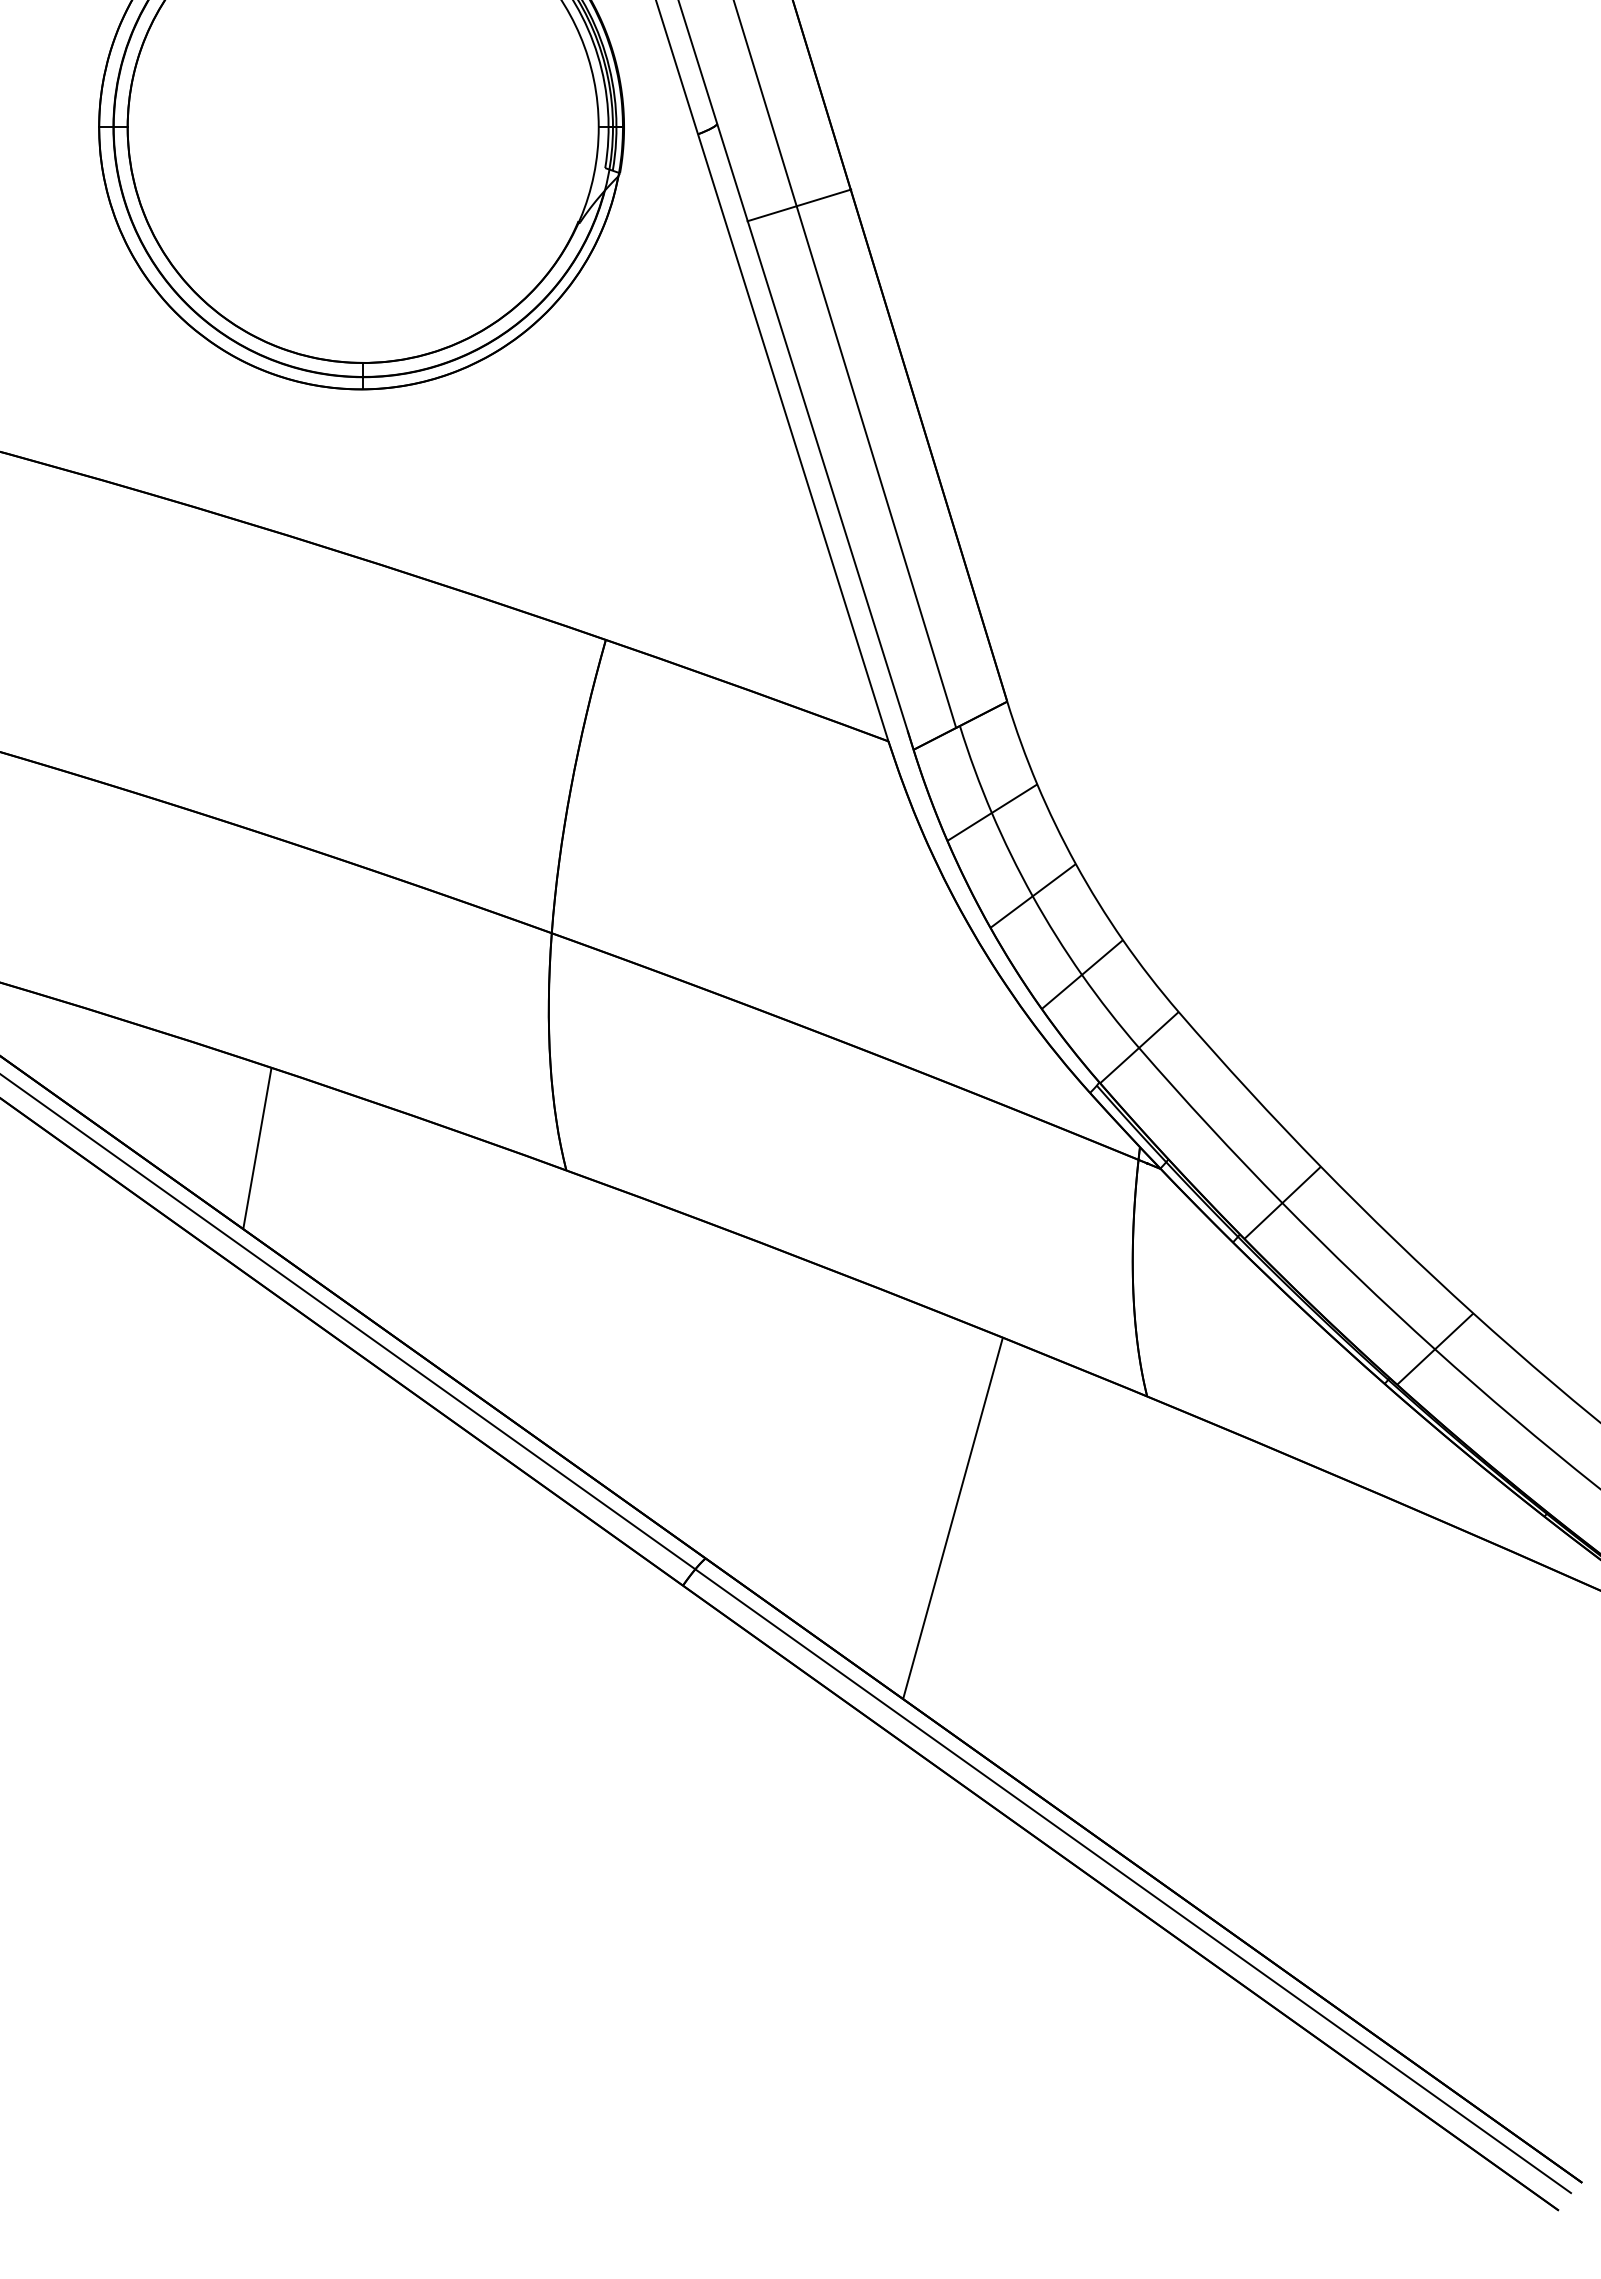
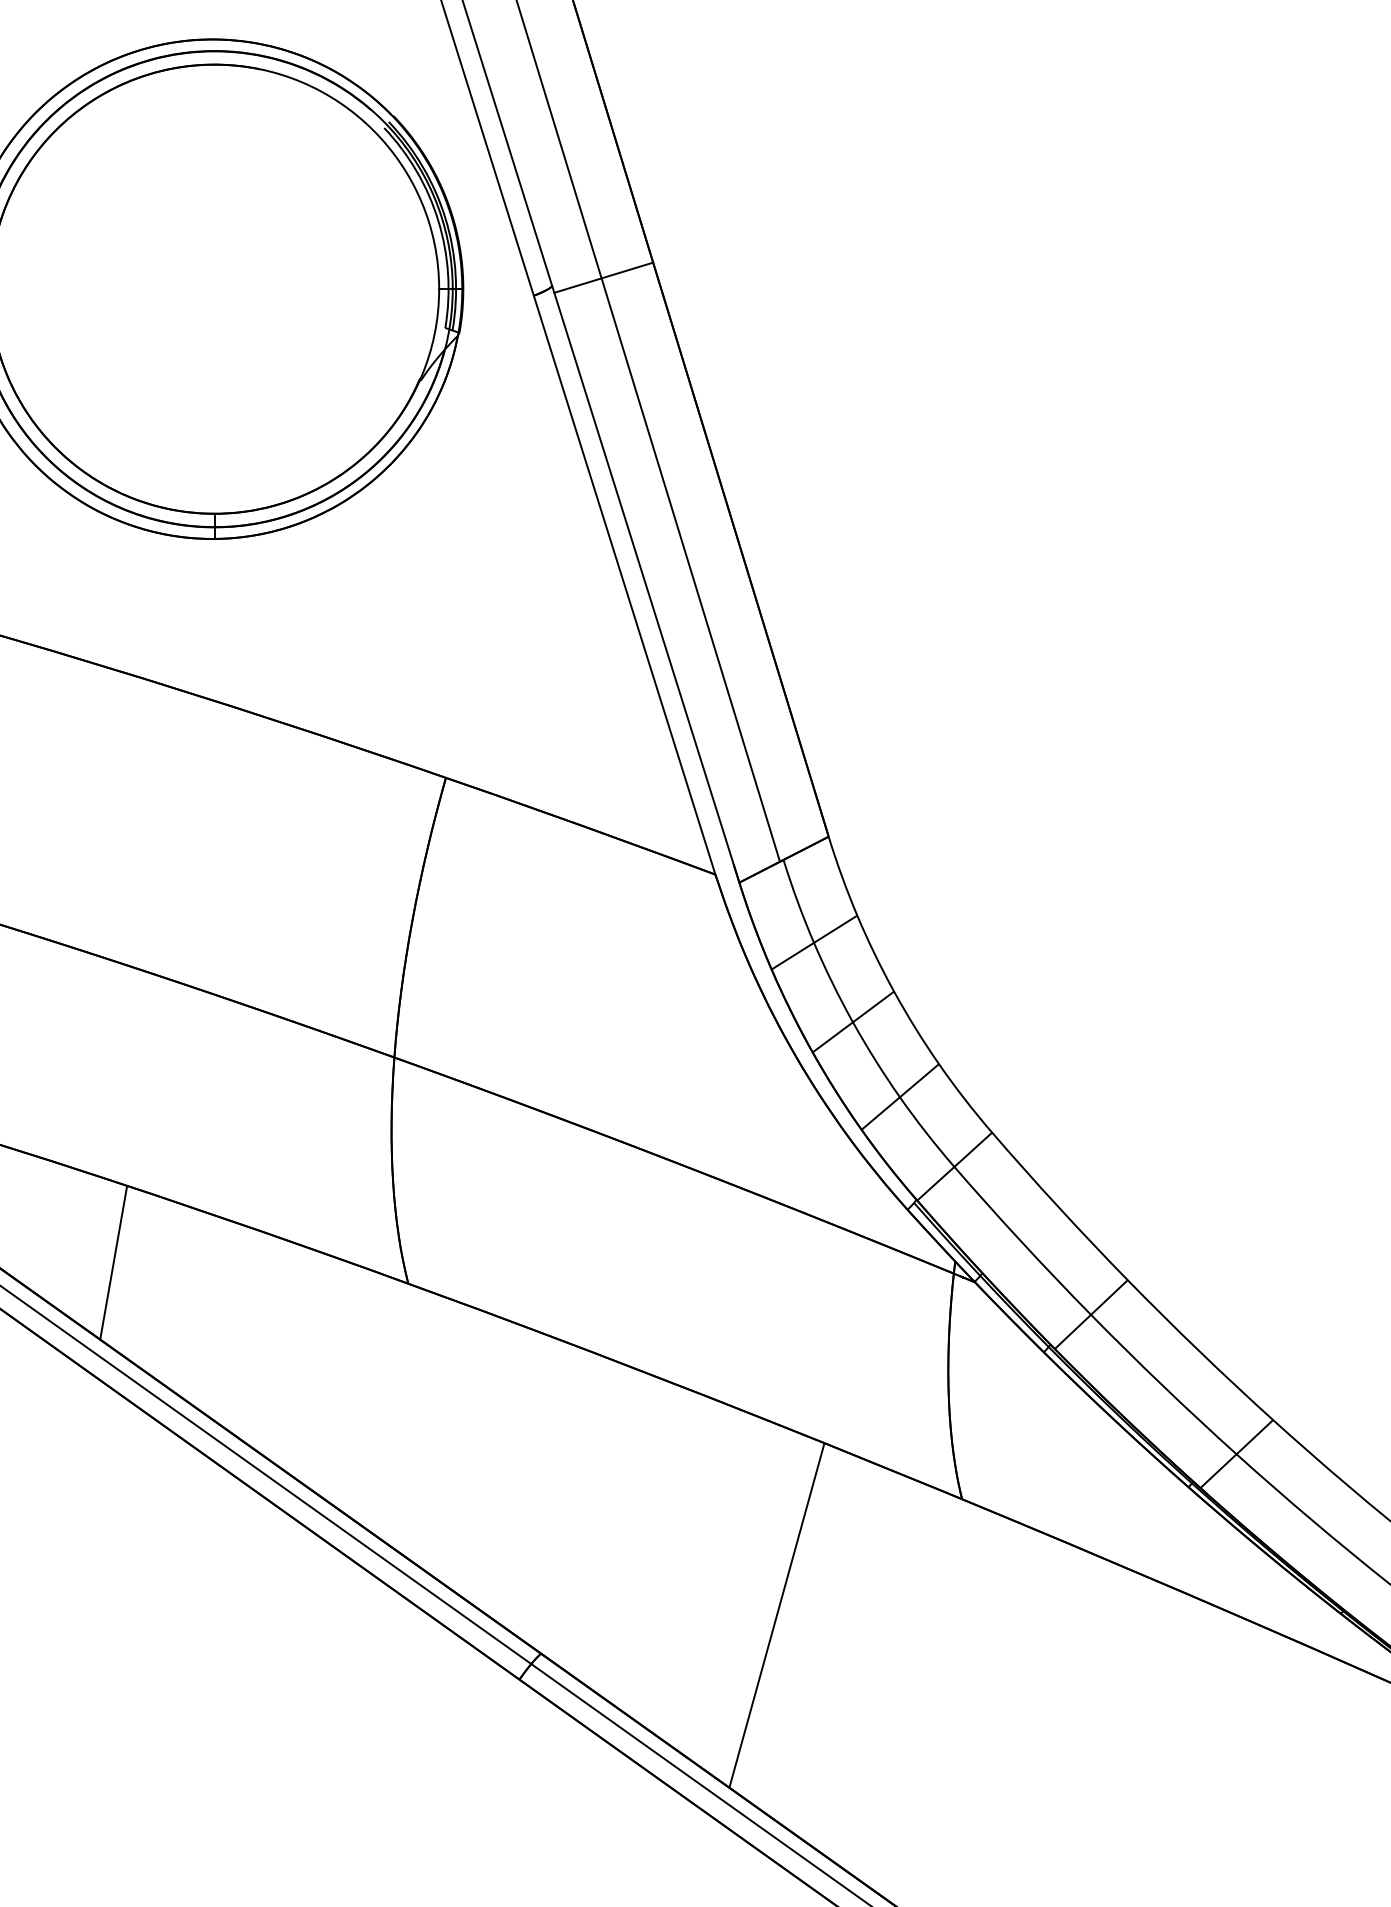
line: (799, 205) -> (603, 277), moved

